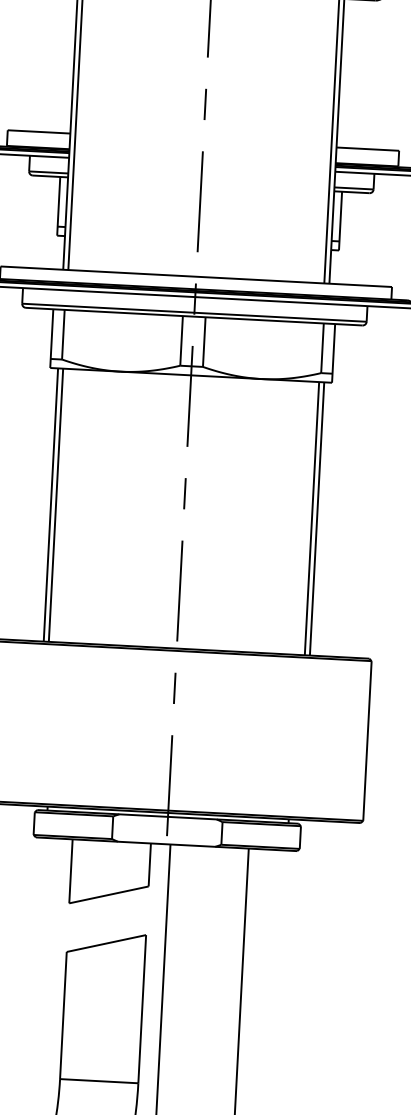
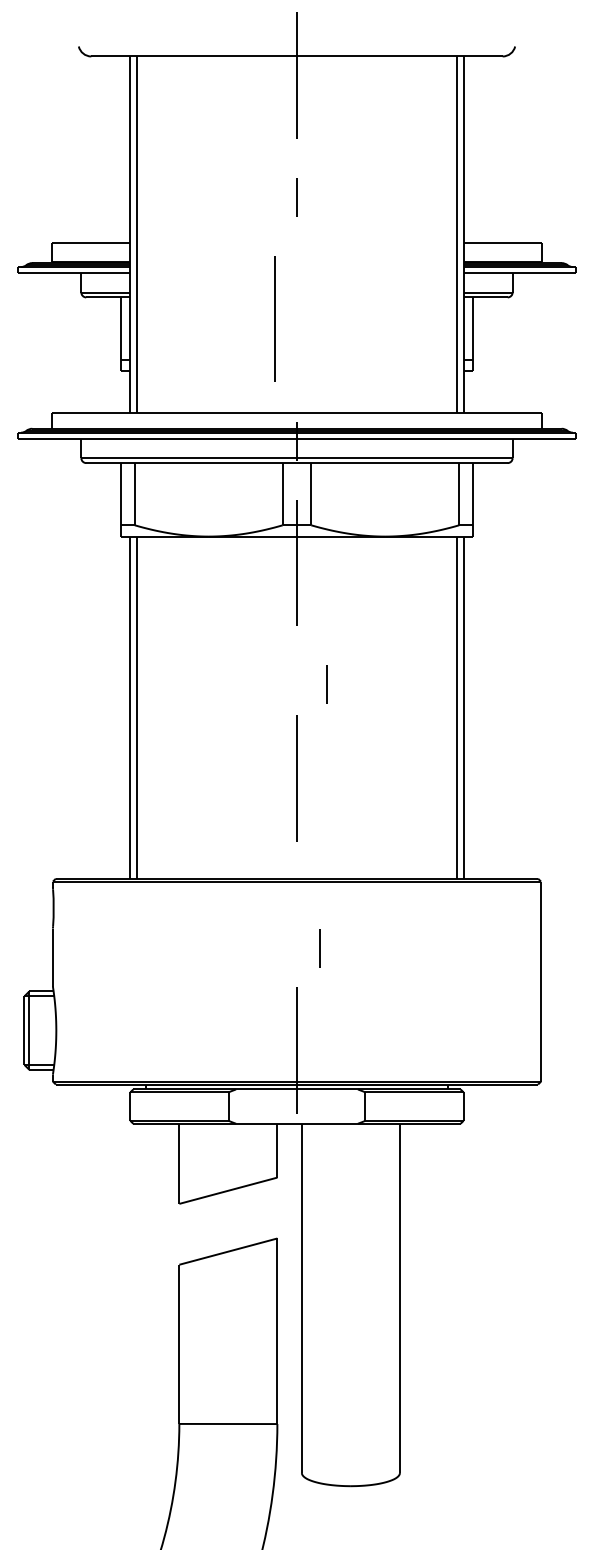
line: (199, 201) -> (274, 318), moved
line: (184, 493) -> (326, 684), moved
line: (179, 590) -> (296, 778), moved
line: (174, 688) -> (319, 948), moved

